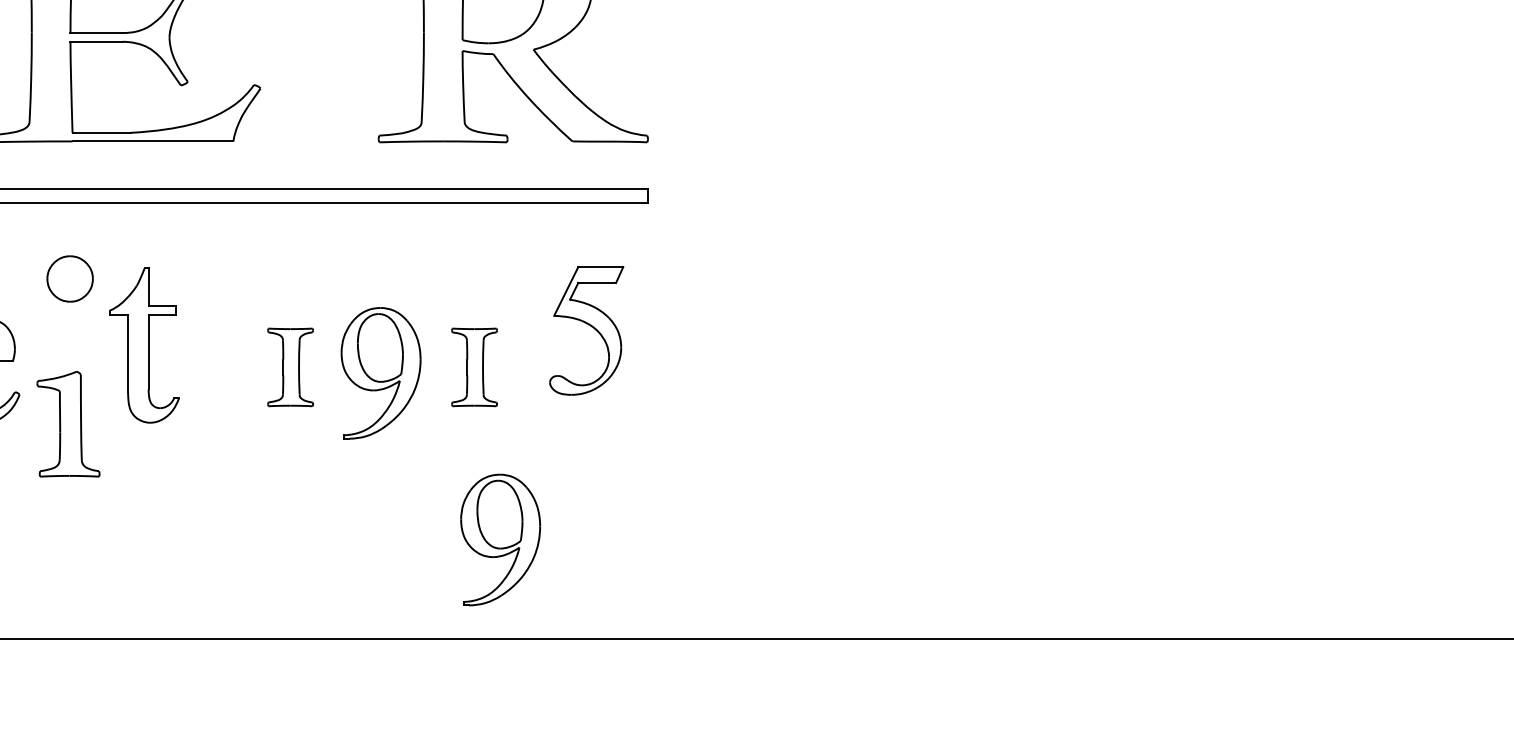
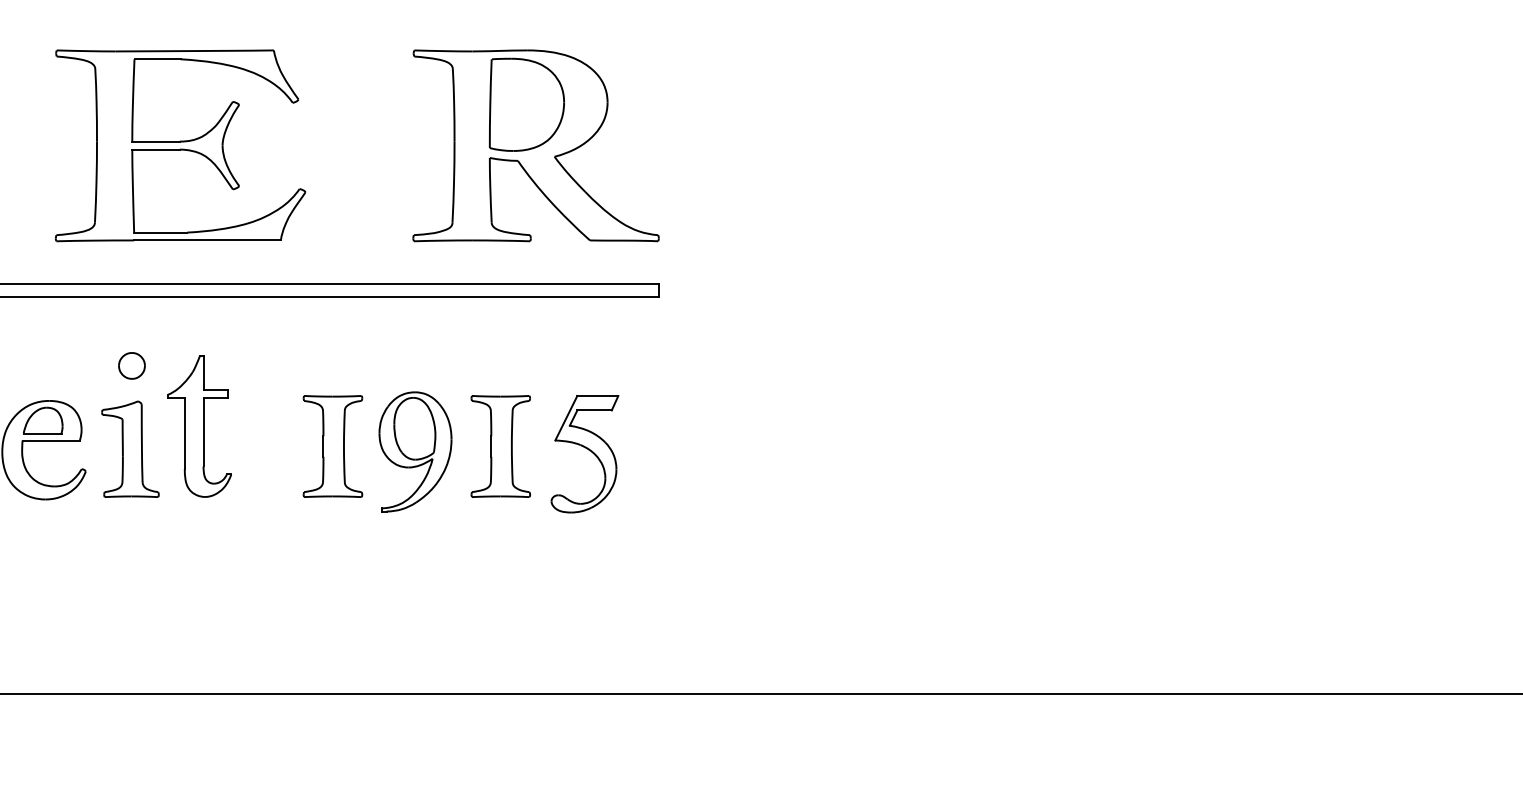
part: (69, 278) -> (131, 365), size x0.62
part: (586, 331) -> (584, 454), moved
part: (290, 367) -> (332, 446), size x1.43
part: (474, 367) -> (500, 446), size x1.43
part: (68, 423) -> (130, 448), moved
part: (500, 539) -> (524, 603), removed

